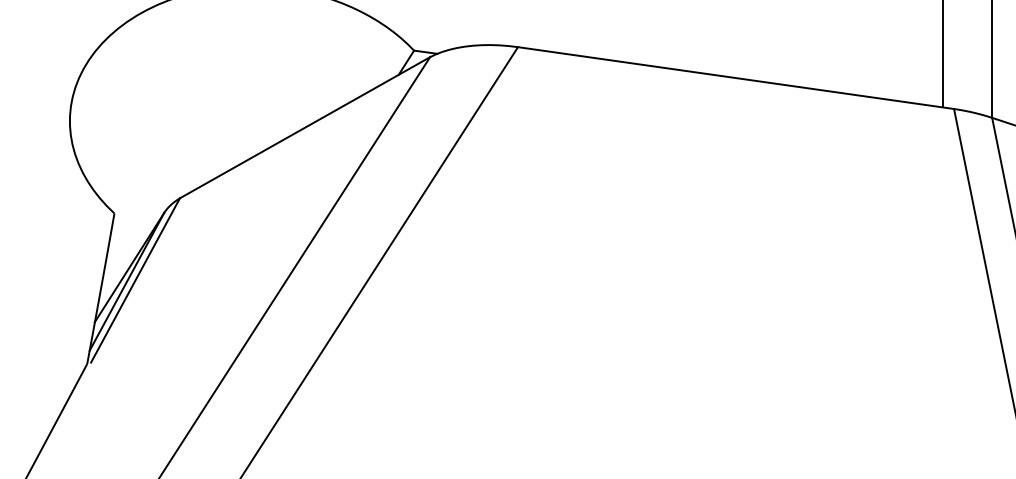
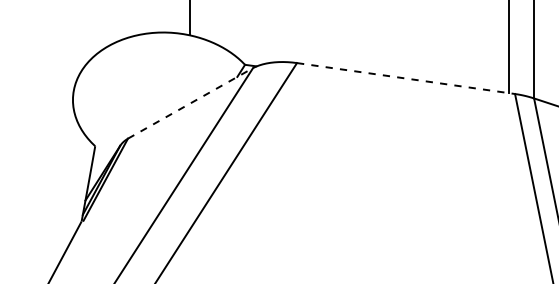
line: (736, 77) -> (406, 78), solid -> dashed
line: (304, 127) -> (190, 103), solid -> dashed

